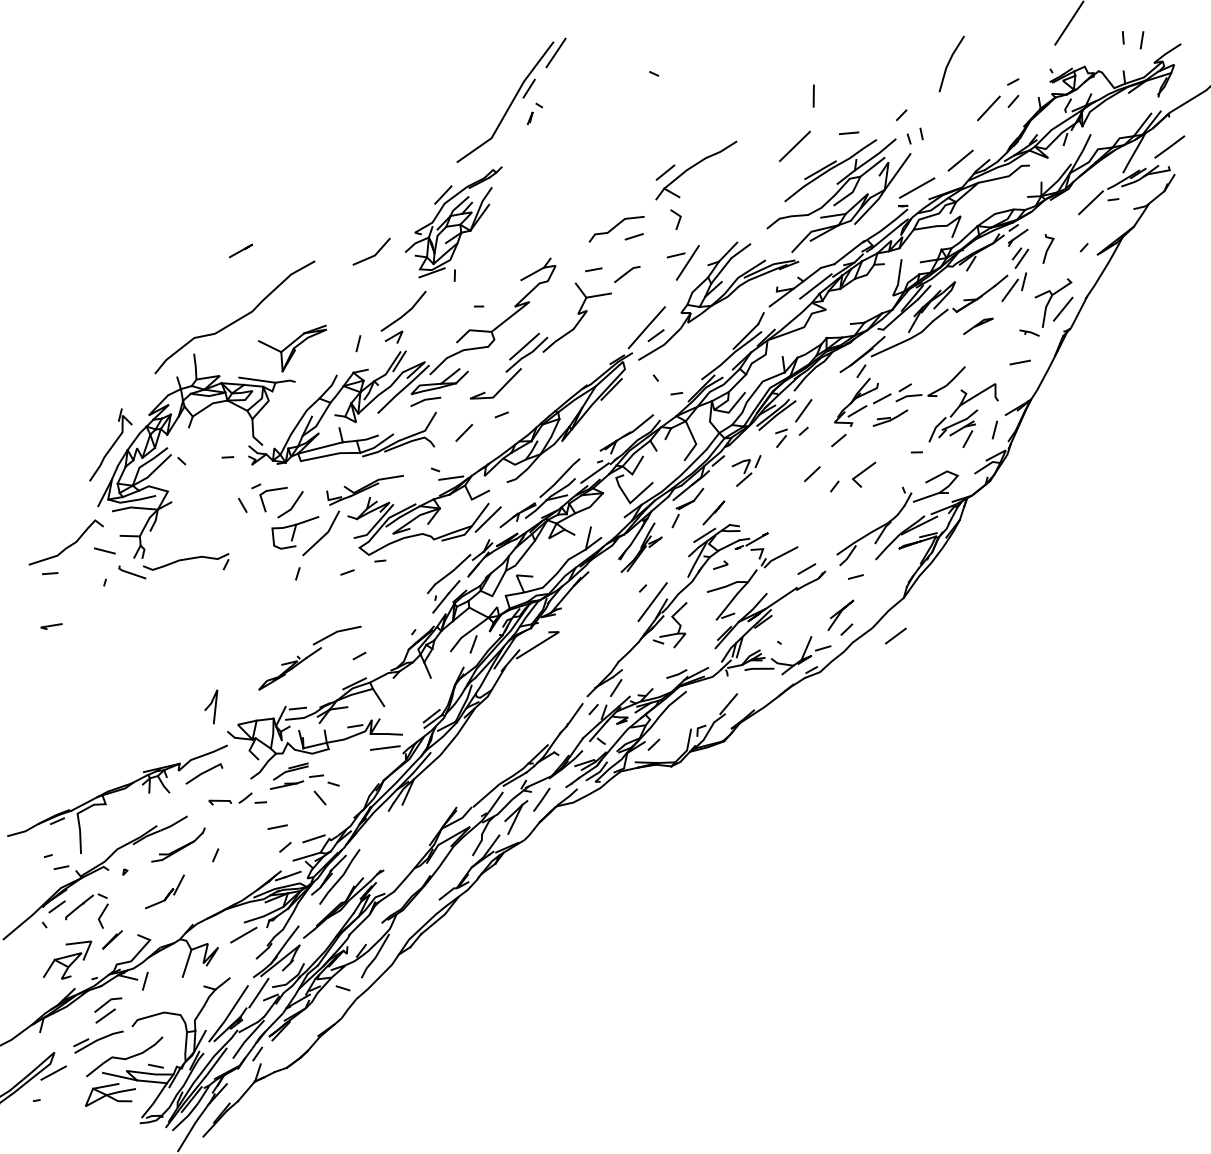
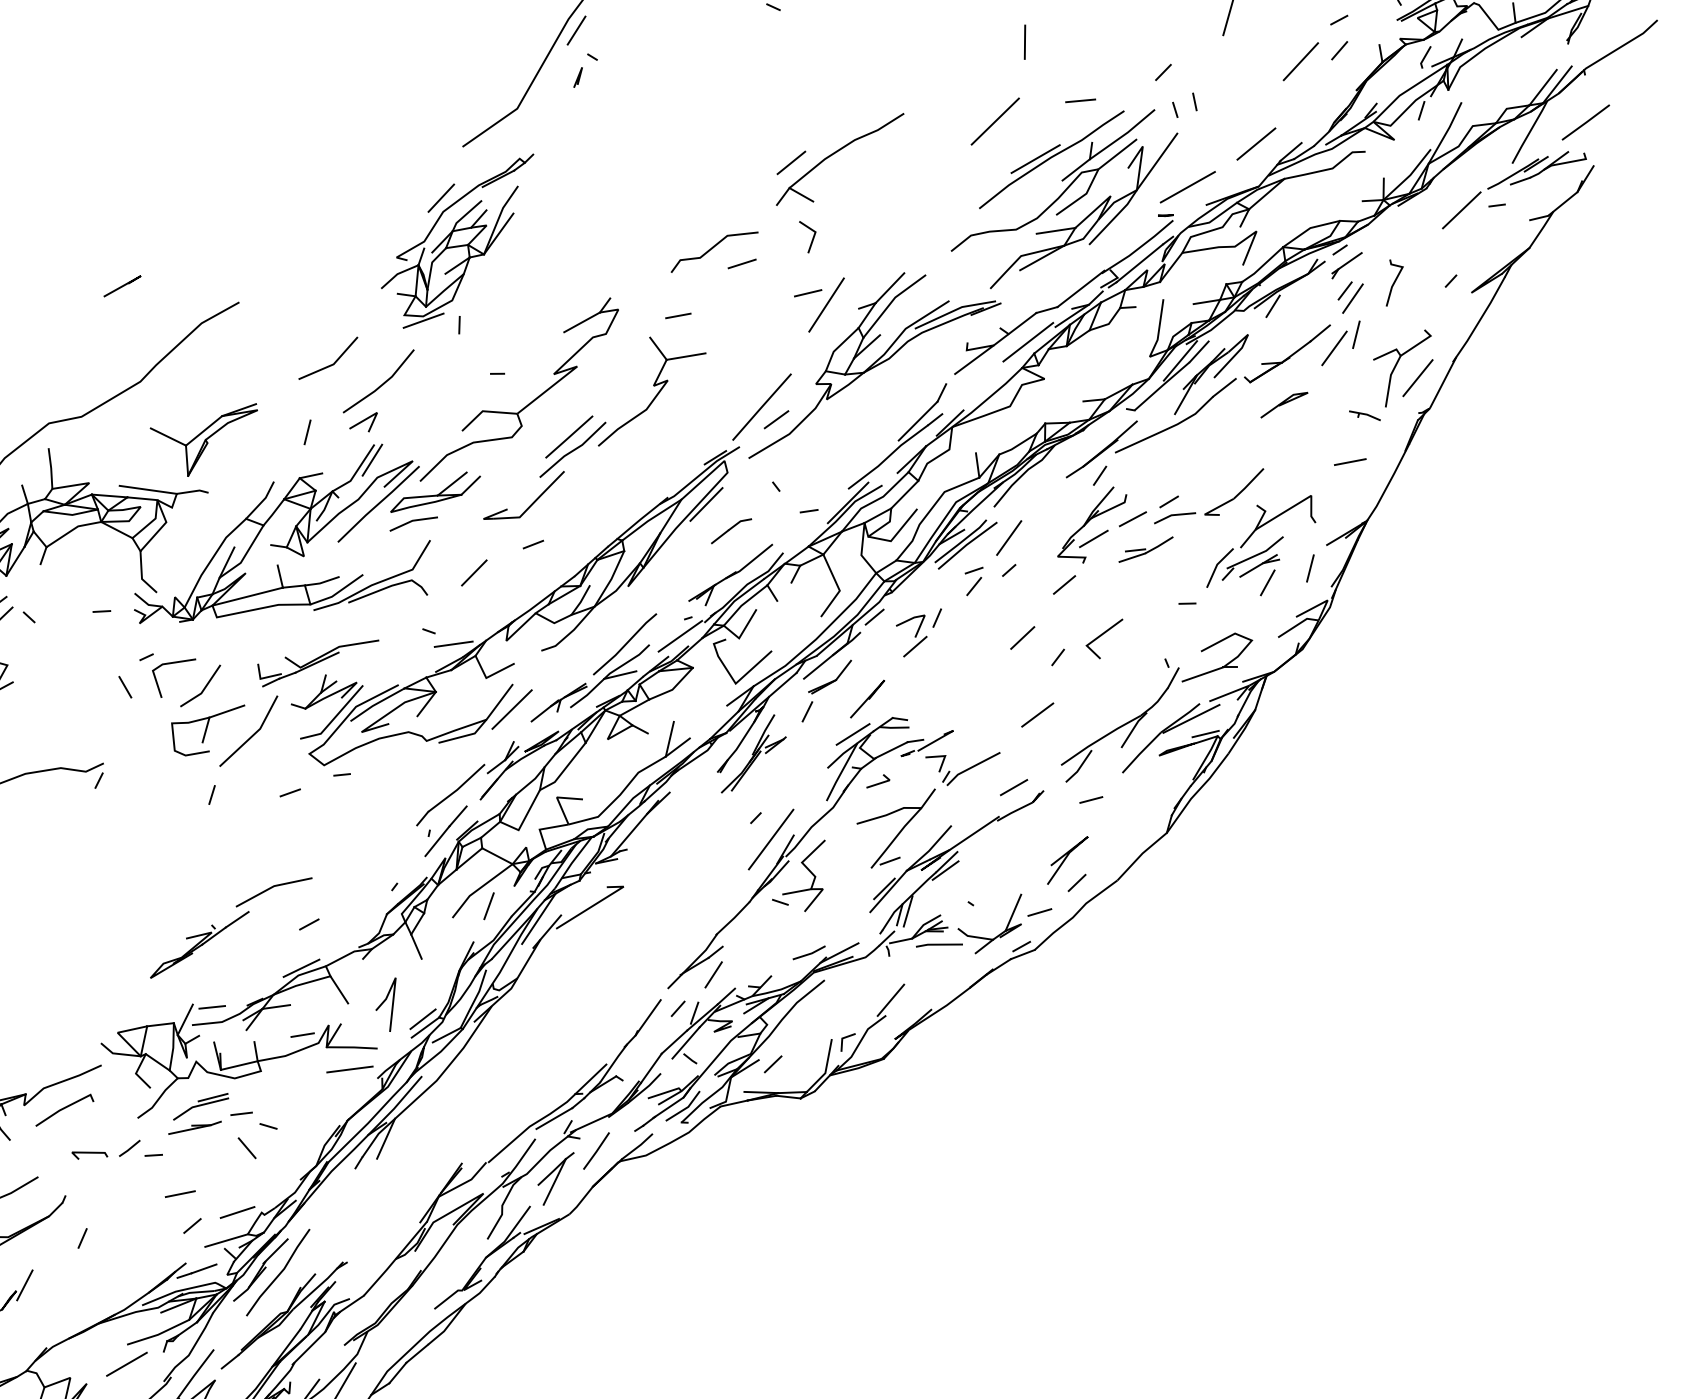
line: (372, 255) -> (329, 364), moved
part: (627, 274) -> (731, 531), moved
line: (895, 635) -> (1037, 714), moved
line: (210, 705) -> (384, 1002), moved

